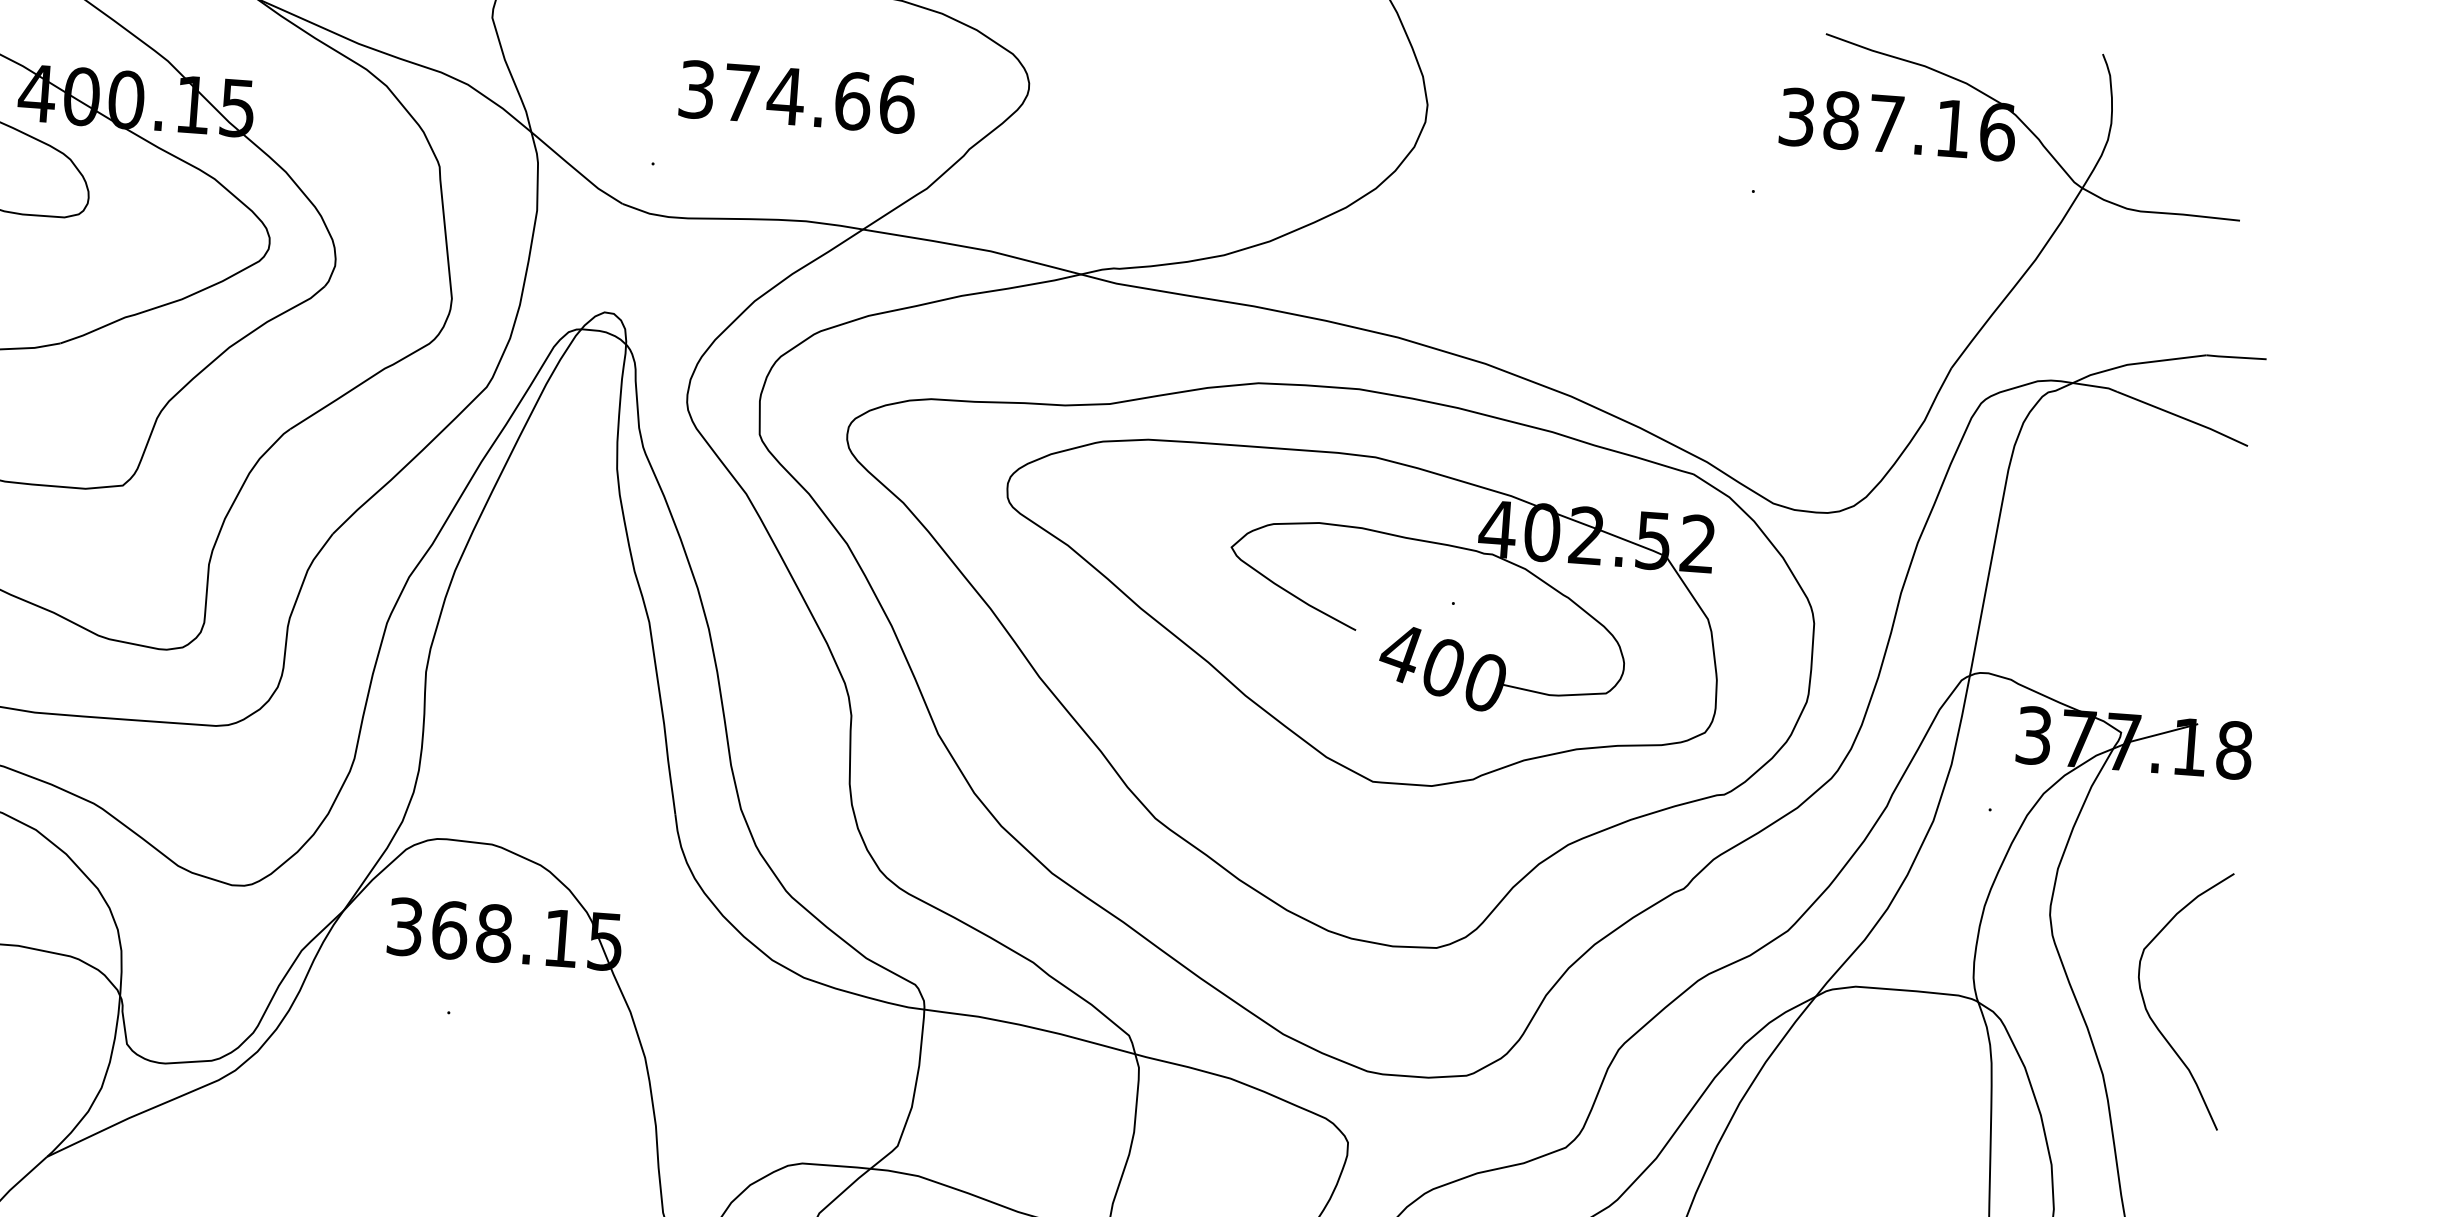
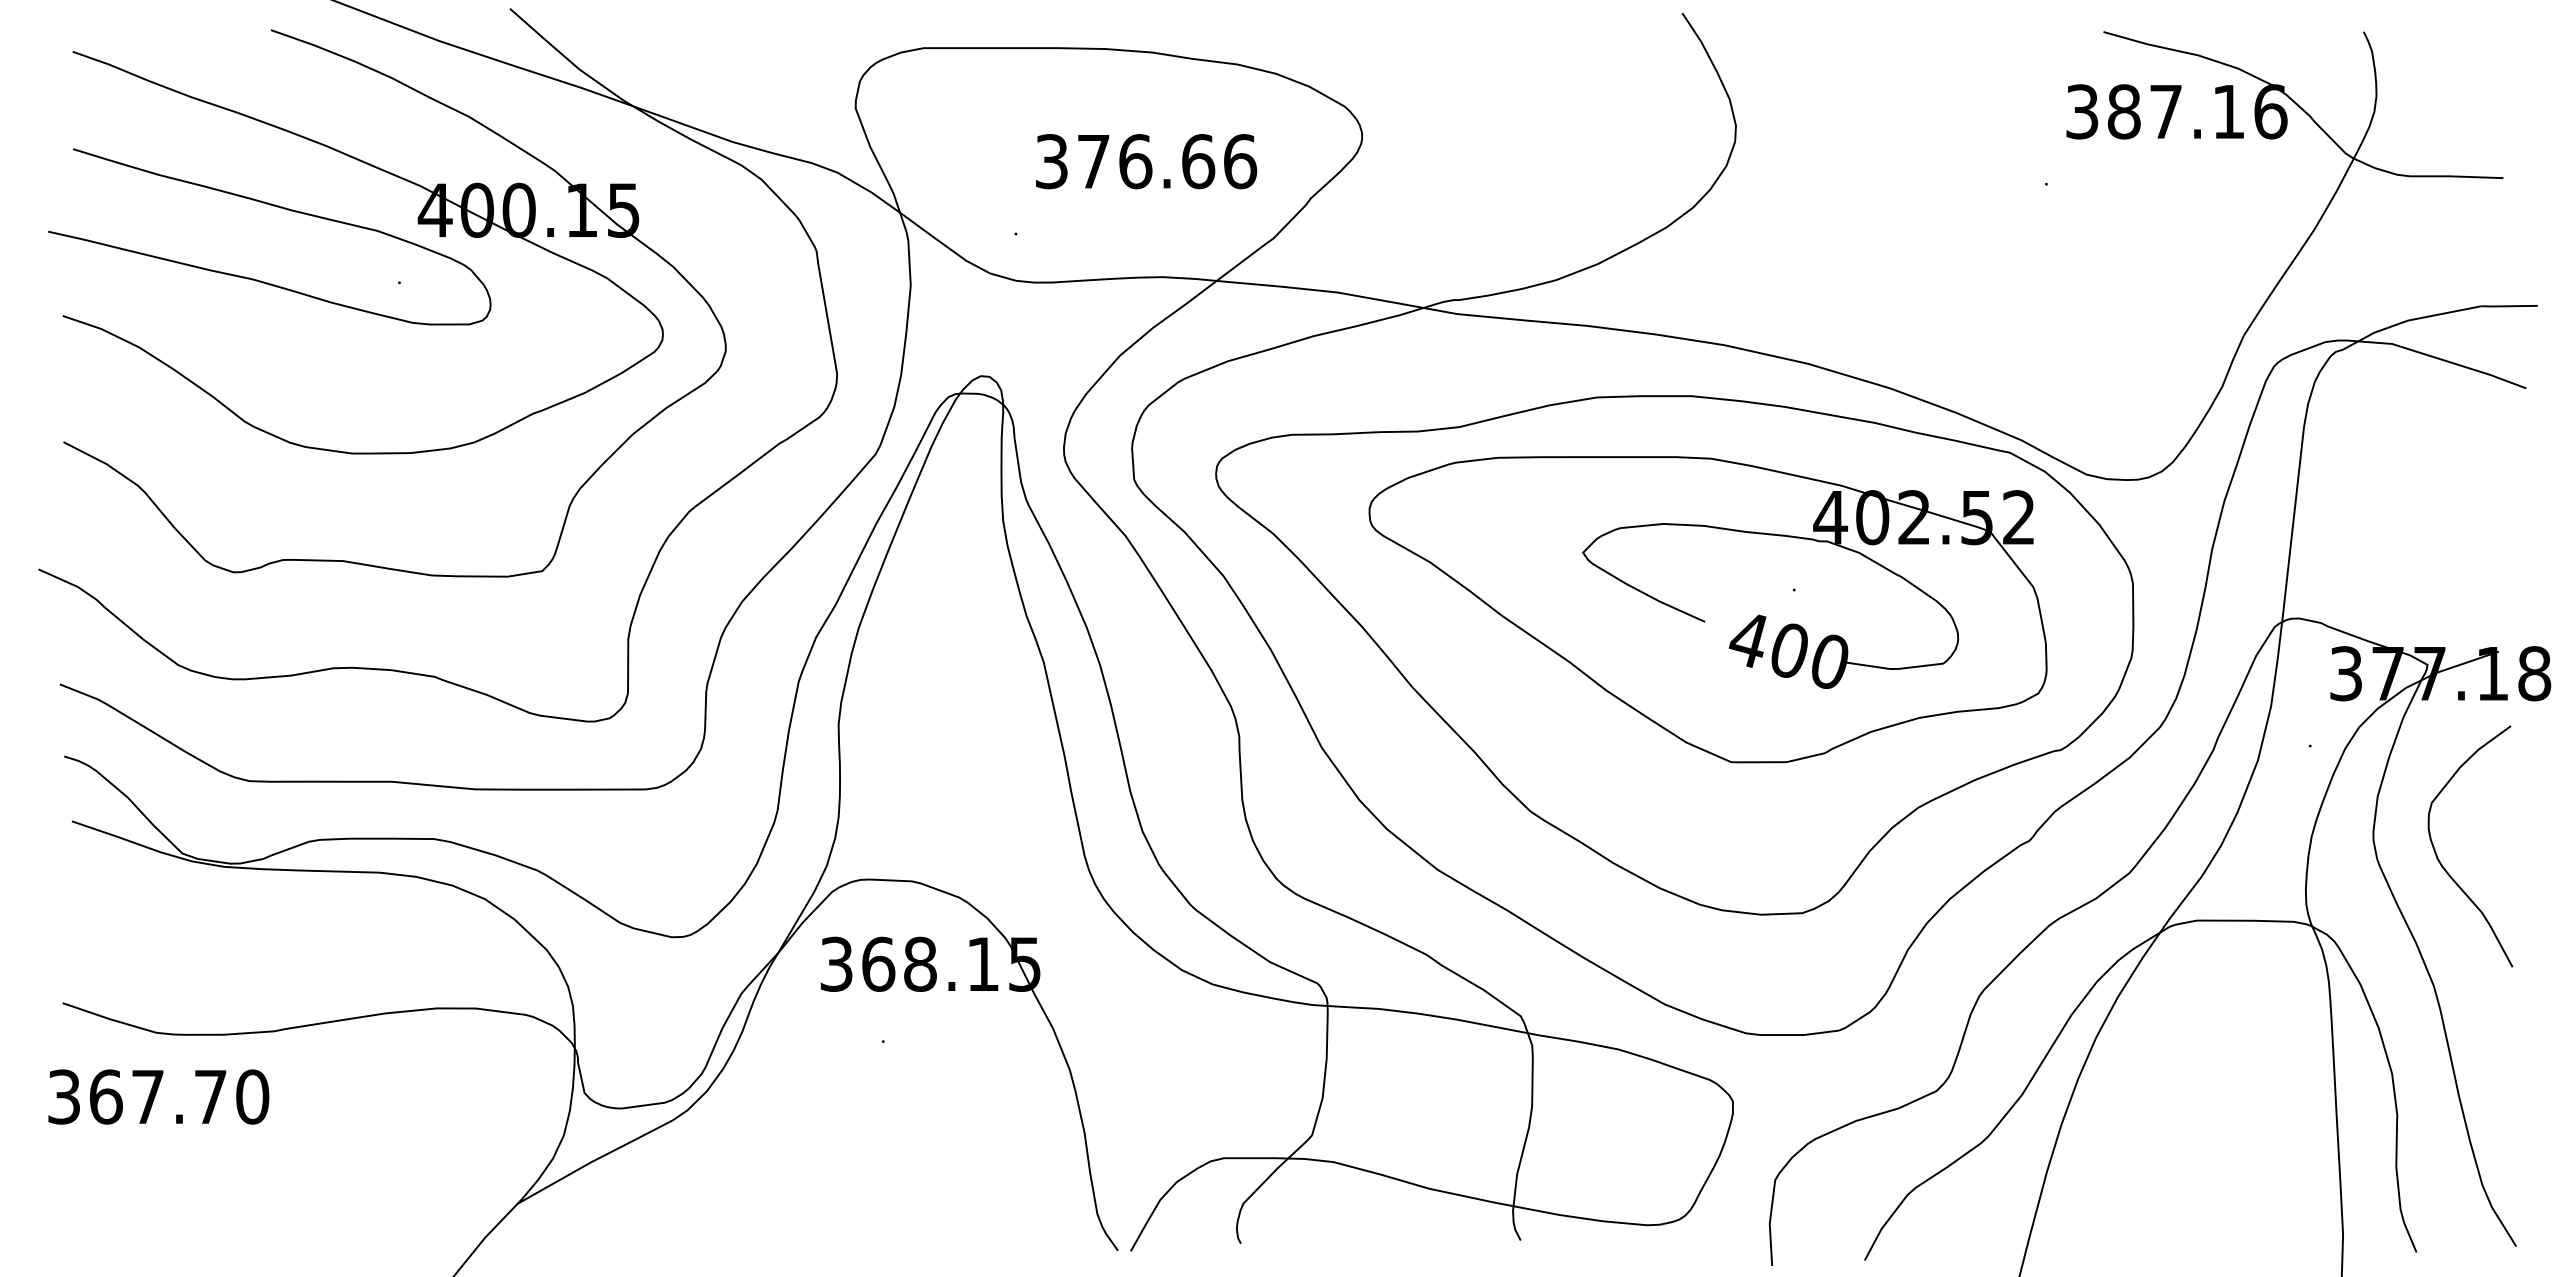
text: (785, 96) -> (1135, 161), 374.66 -> 376.66
curve: (2150, 1015) -> (2442, 864), moved

